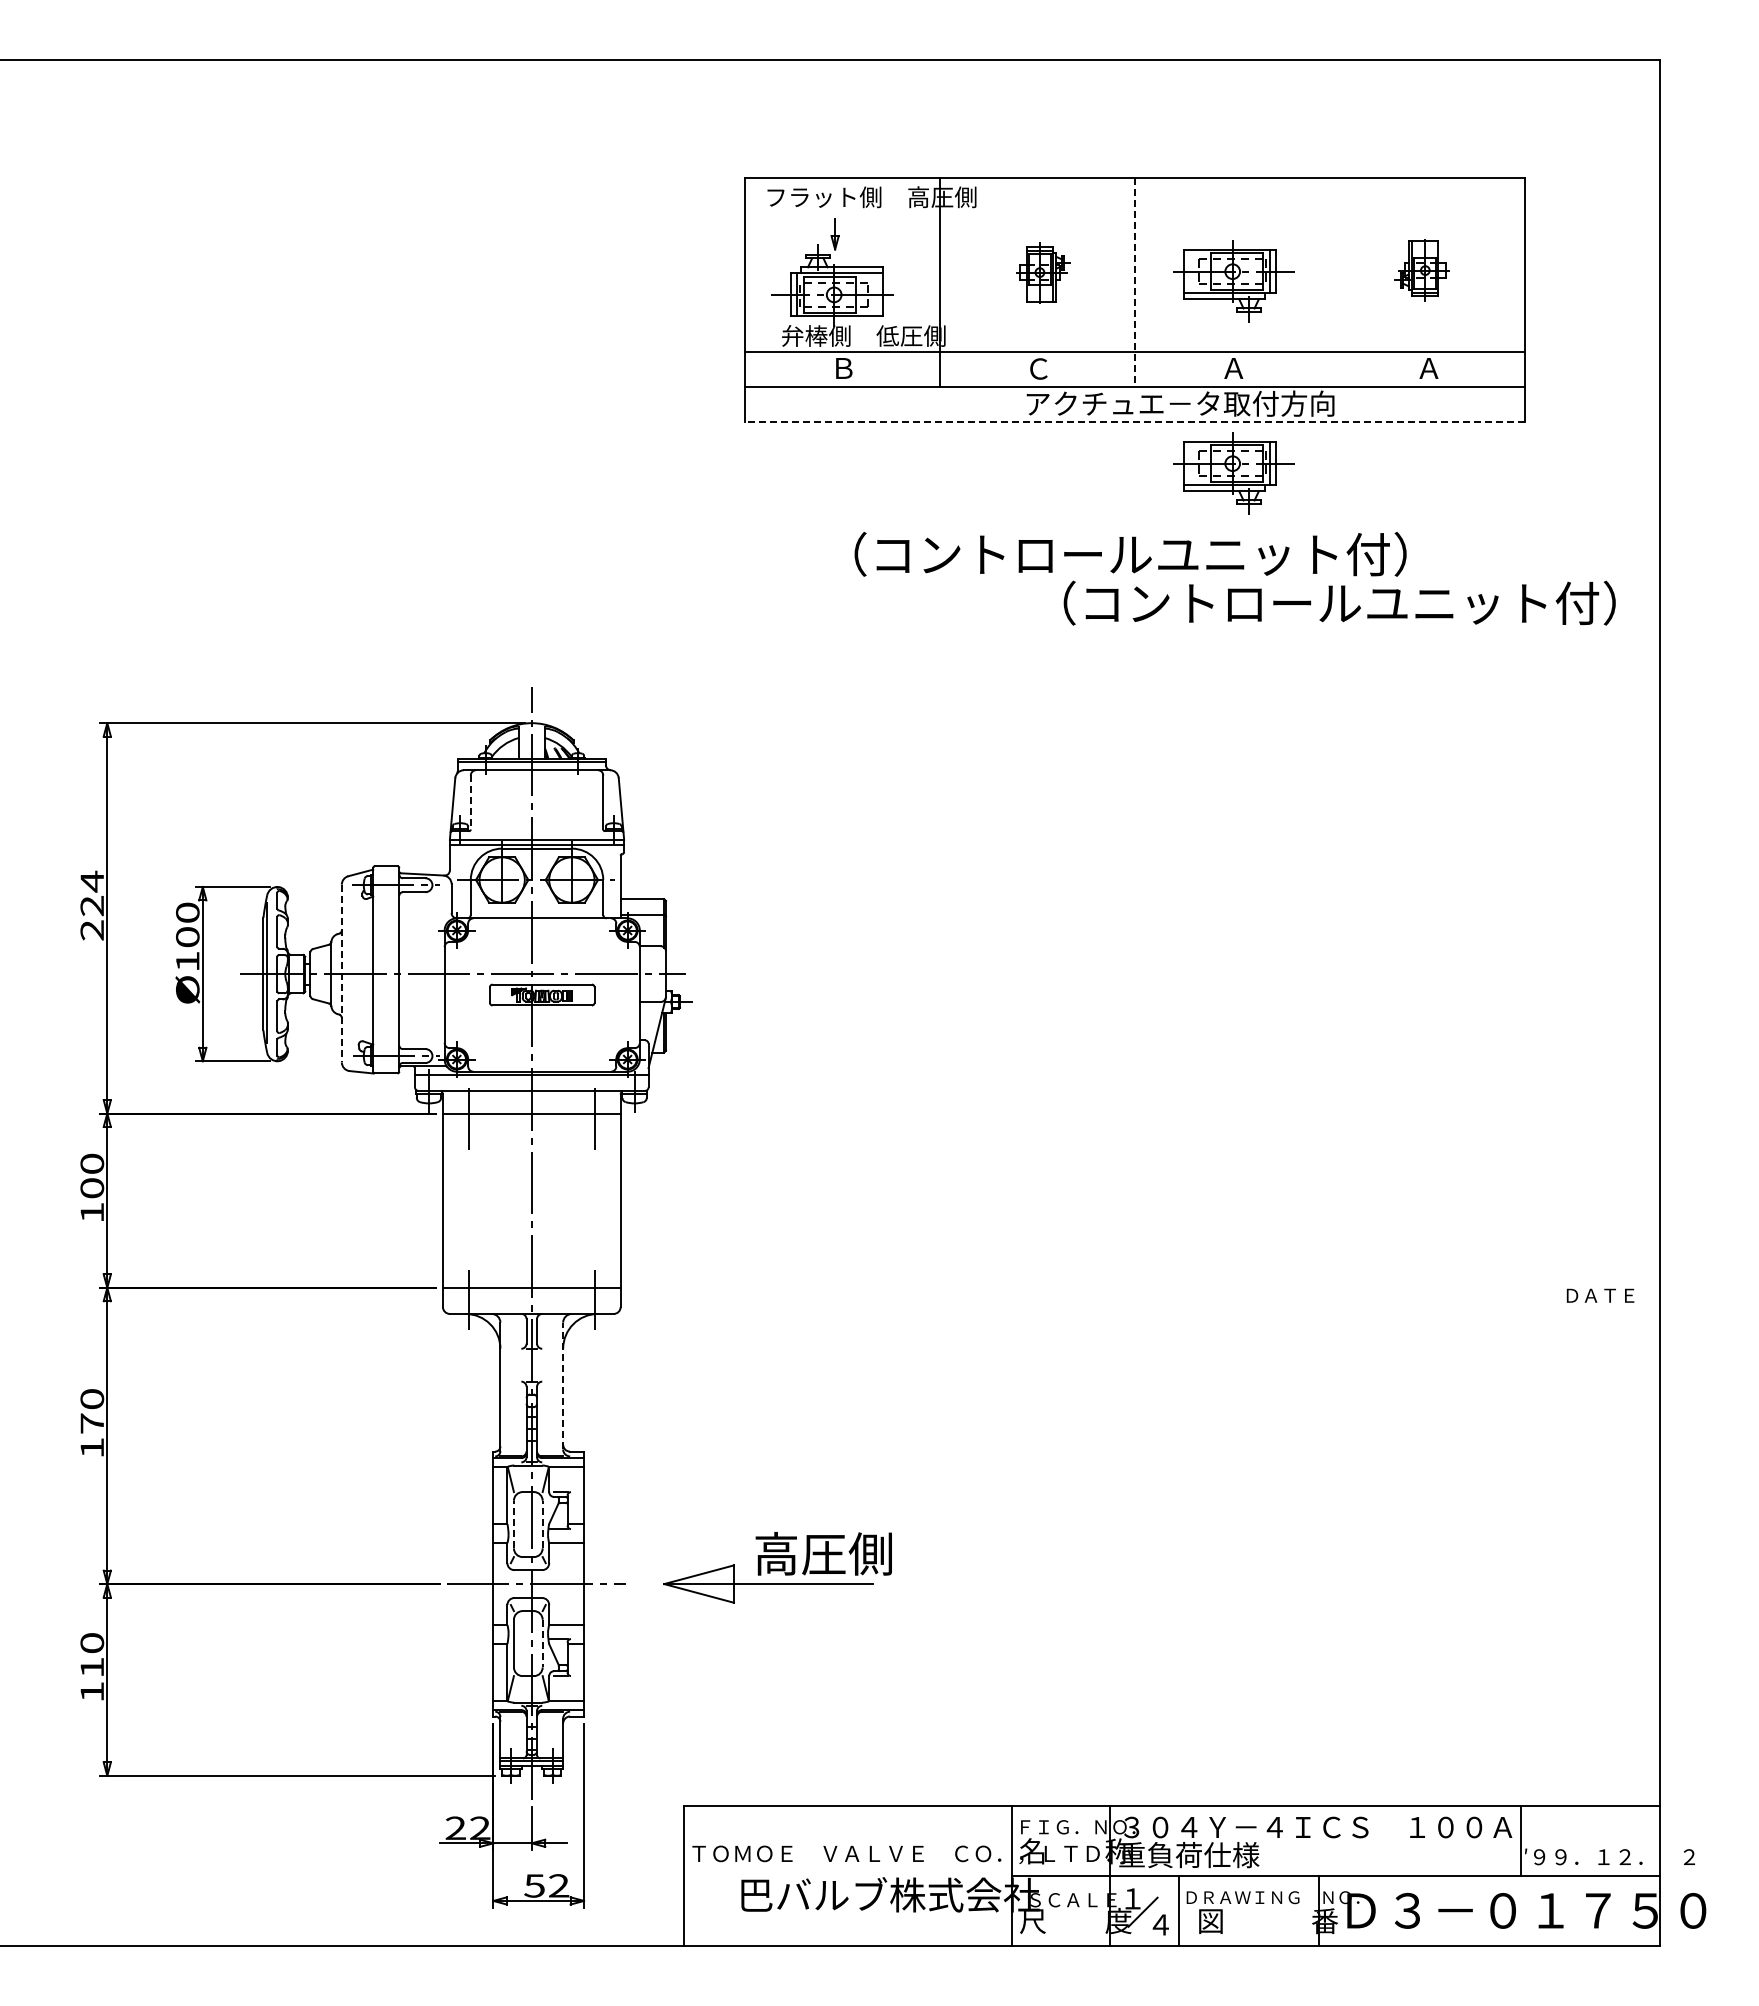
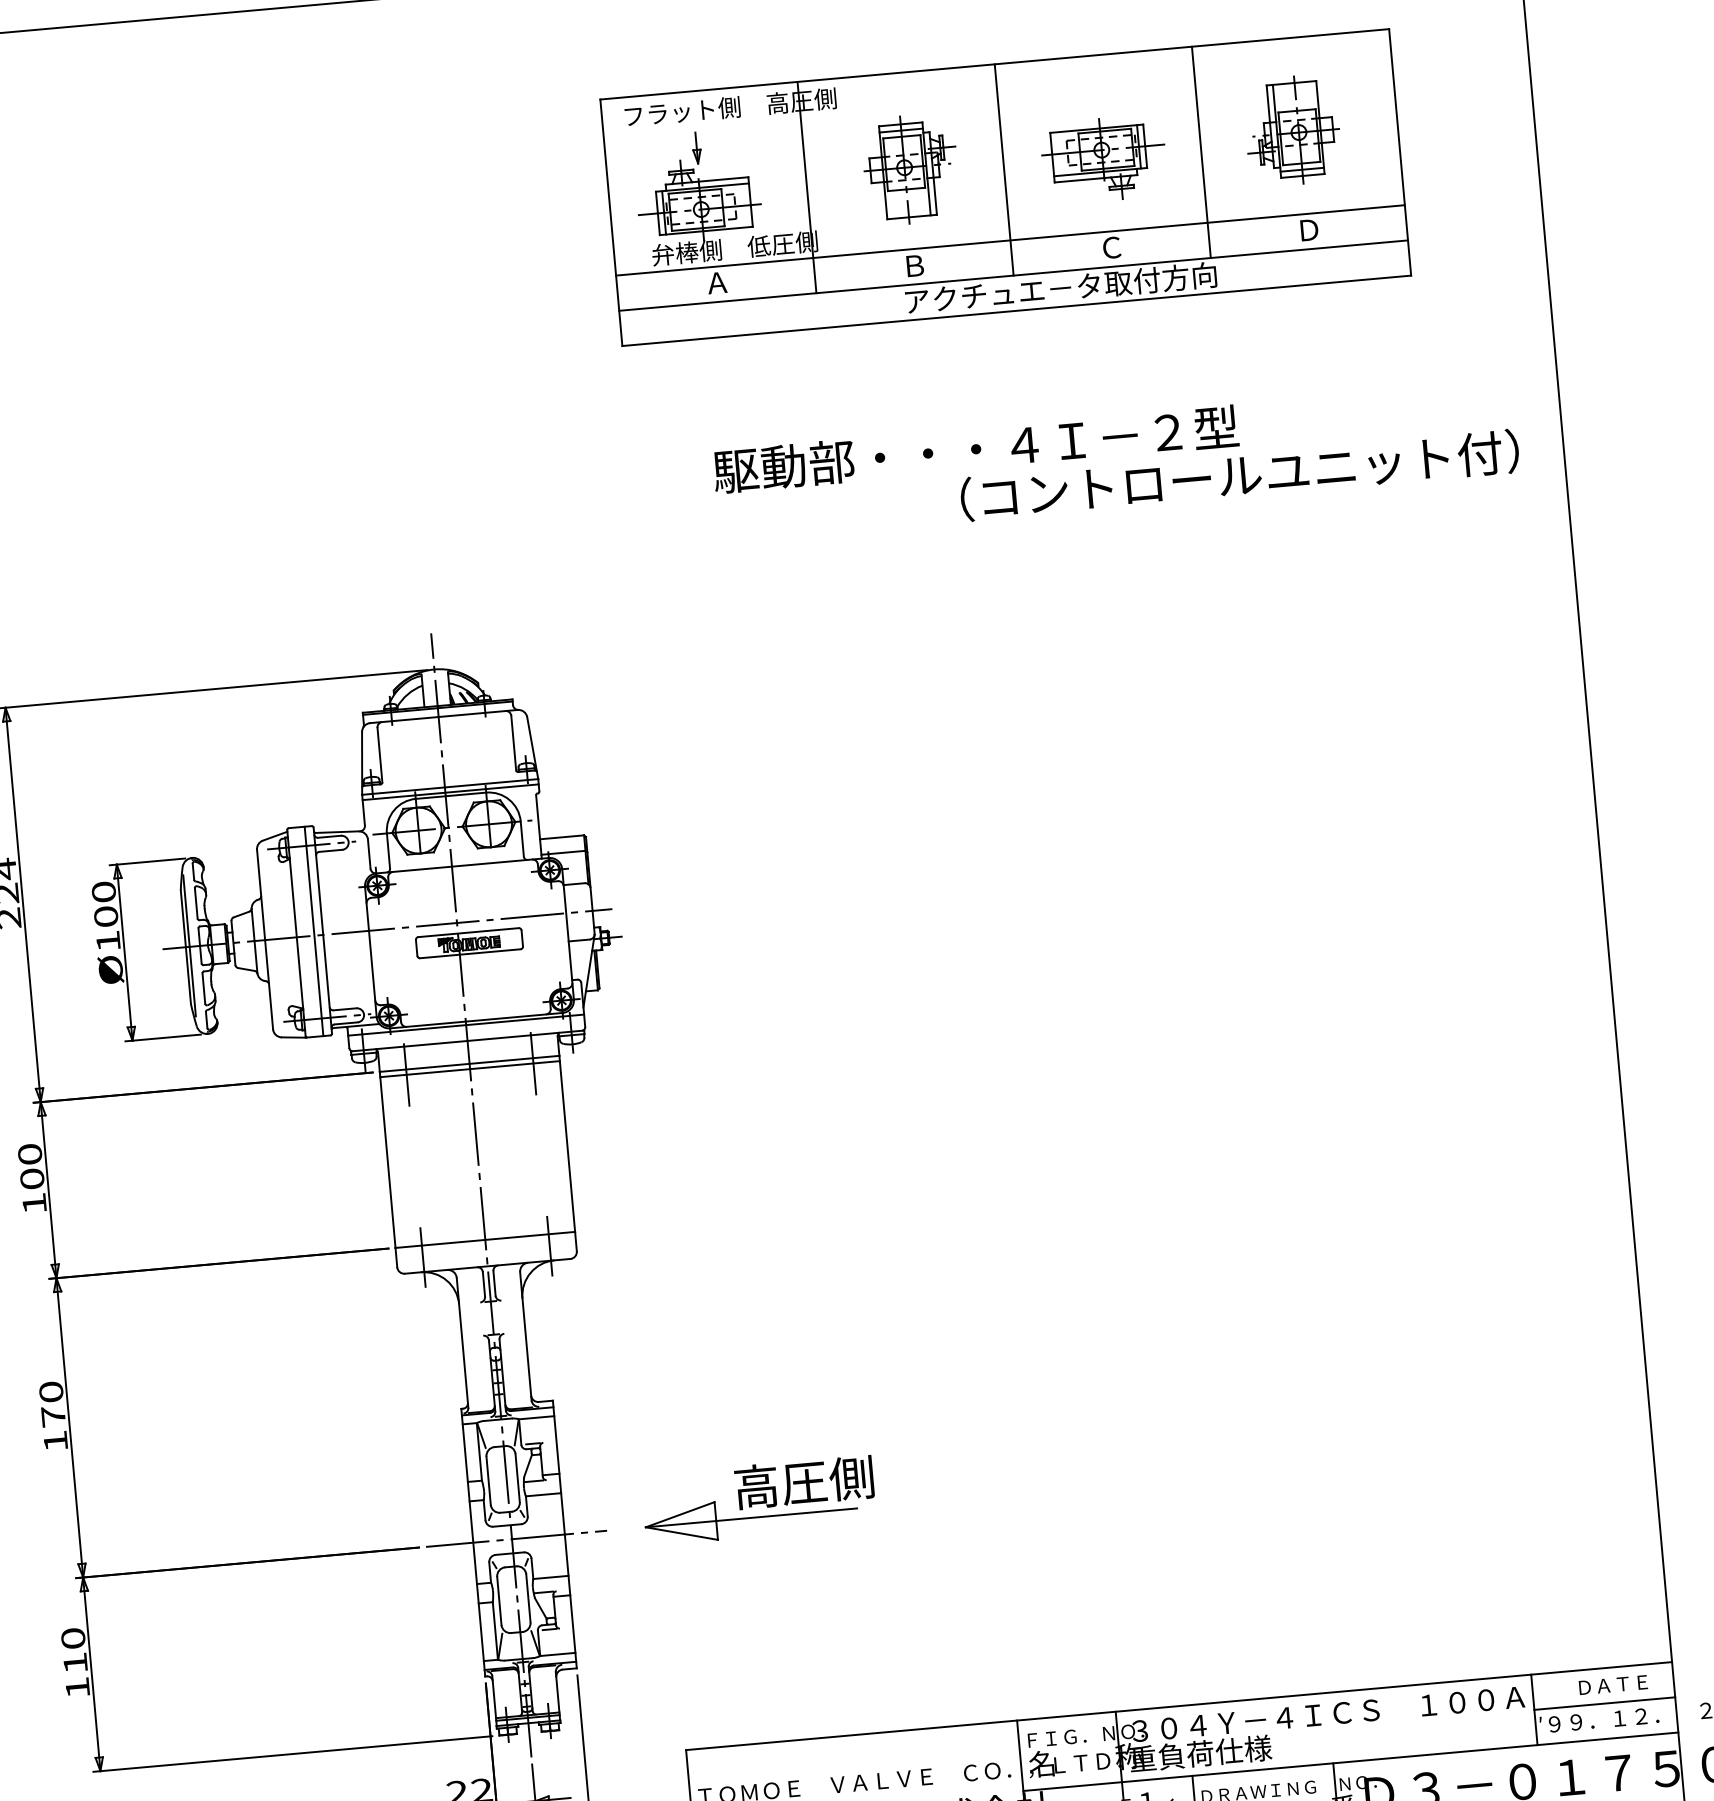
part: (1421, 268) -> (1292, 129), size x1.67
part: (1043, 273) -> (910, 169), size x1.67
line: (1135, 282) -> (1004, 169), dashed -> solid
line: (1330, 282) -> (1201, 152), added
text: (843, 368) -> (717, 283), Ｂ -> Ａ
text: (1038, 368) -> (914, 265), Ｃ -> Ｂ
text: (1233, 368) -> (1111, 247), Ａ -> Ｃ
text: (1428, 368) -> (1308, 230), Ａ -> Ｄ
line: (1134, 422) -> (1016, 311), dashed -> solid
part: (1233, 473) -> (1120, 353), removed
text: (1114, 554) -> (1007, 446), （コントロールユニット付） -> 駆動部・・・４Ｉ－２型
line: (470, 802) -> (379, 755), dashed -> solid
line: (390, 969) -> (313, 931), added
line: (341, 973) -> (264, 939), dashed -> solid
line: (531, 1118) -> (469, 1068), added
text: (1600, 1295) -> (1613, 1684), moved
line: (563, 1385) -> (526, 1335), dashed -> solid
line: (513, 1524) -> (488, 1480), dashed -> solid
line: (542, 1524) -> (517, 1478), dashed -> solid
line: (542, 1643) -> (528, 1598), dashed -> solid
line: (1590, 1841) -> (1604, 1703), added

